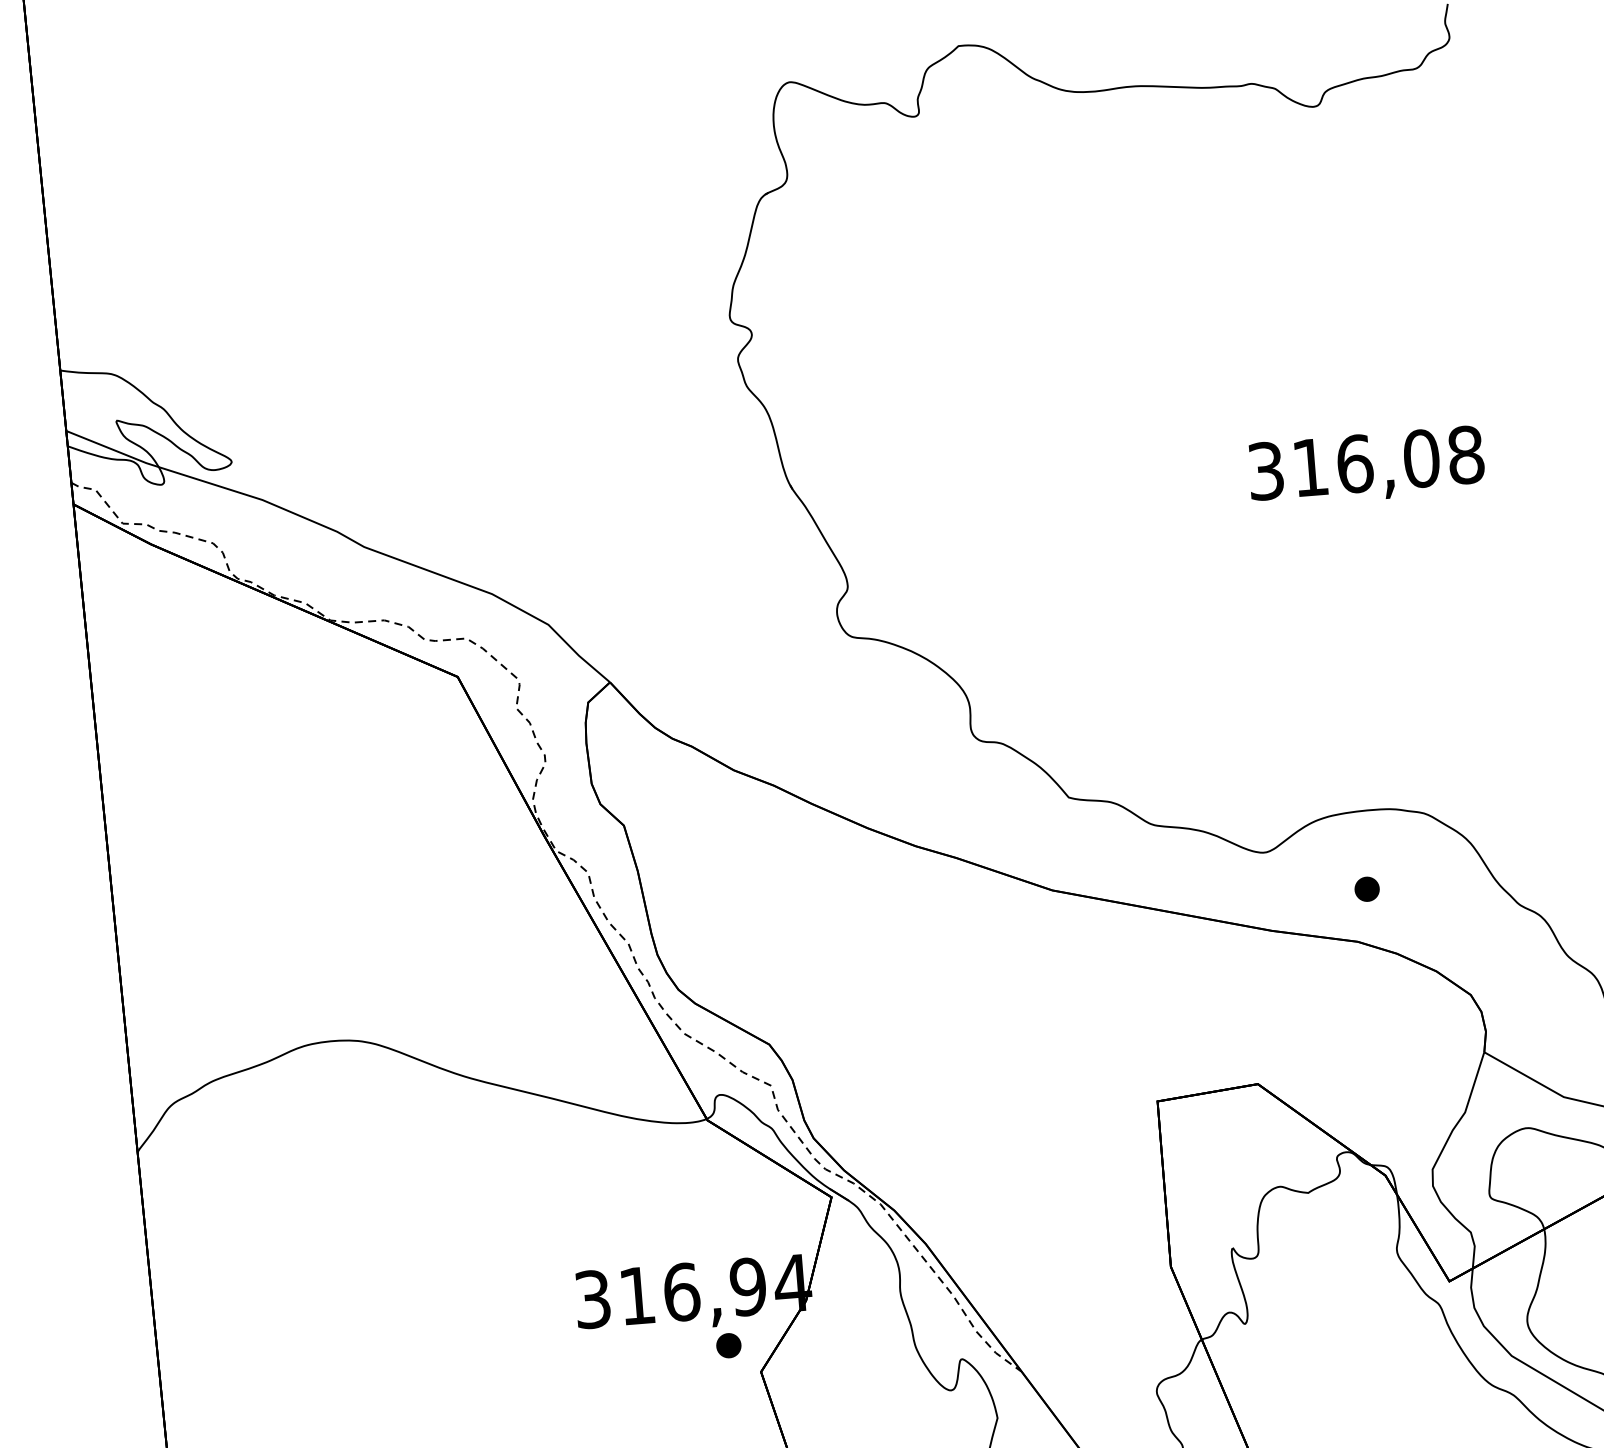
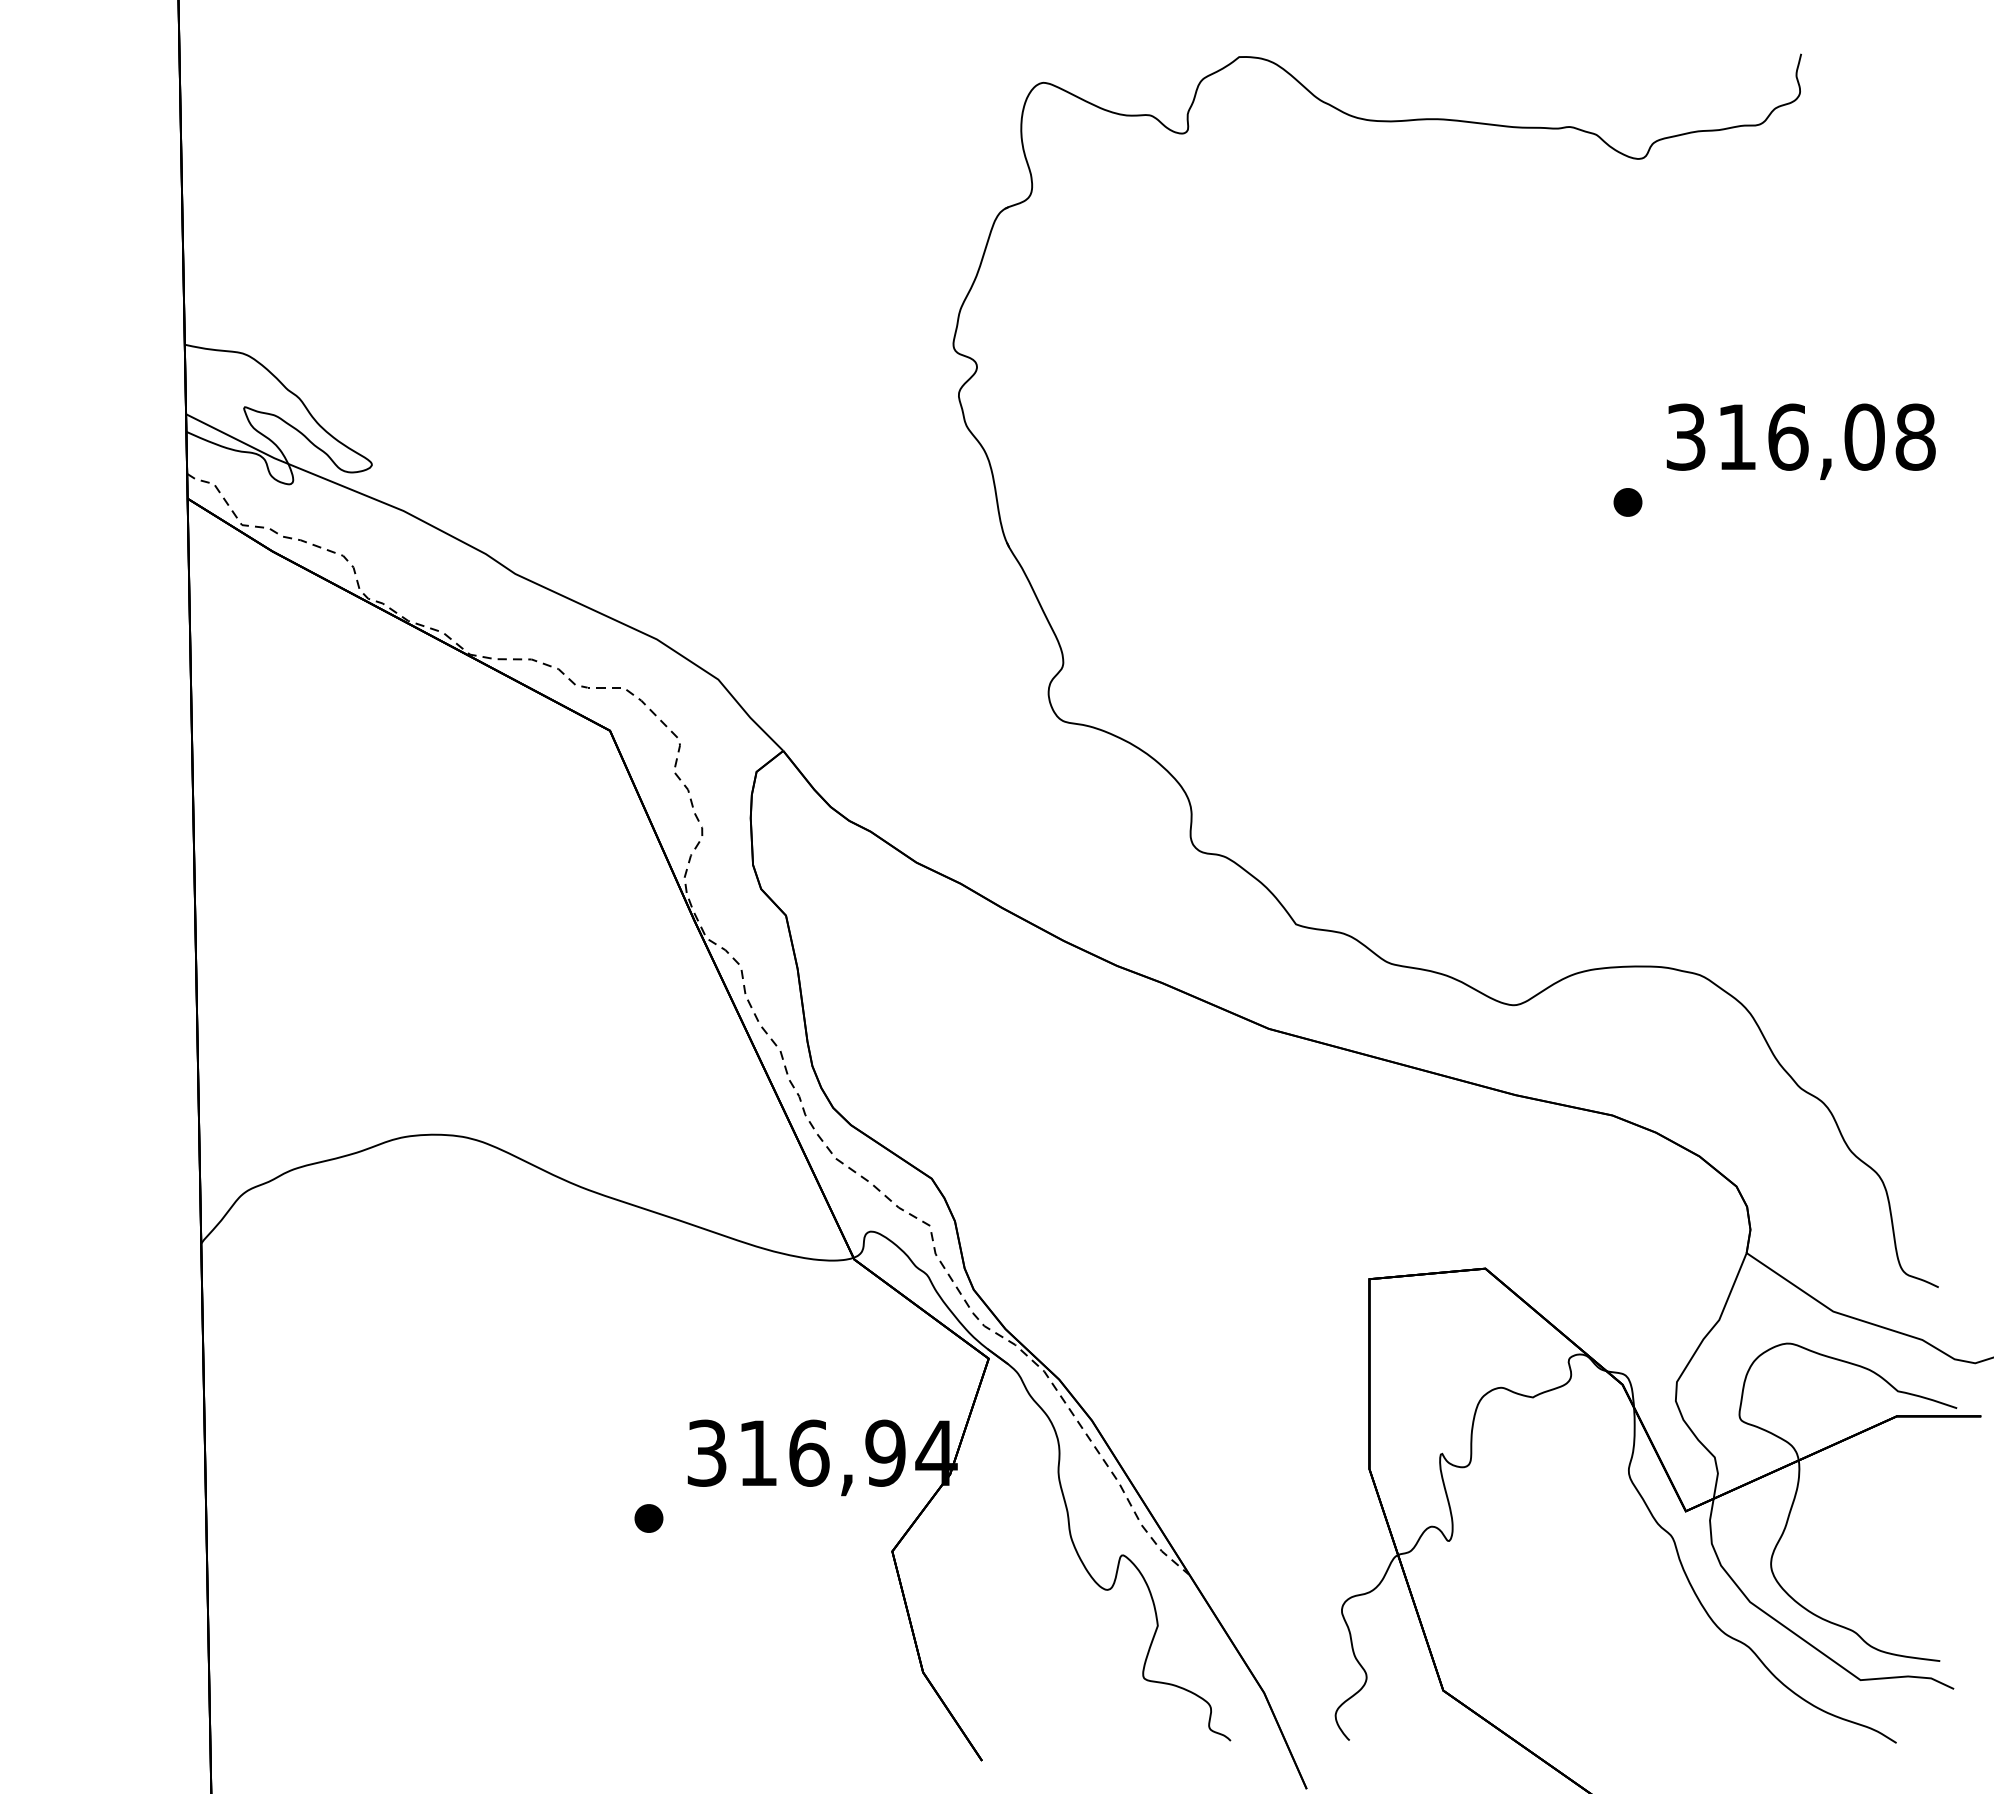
text: (1366, 466) -> (1800, 441), moved
part: (1366, 889) -> (1627, 502), moved
part: (728, 1345) -> (648, 1518), moved

